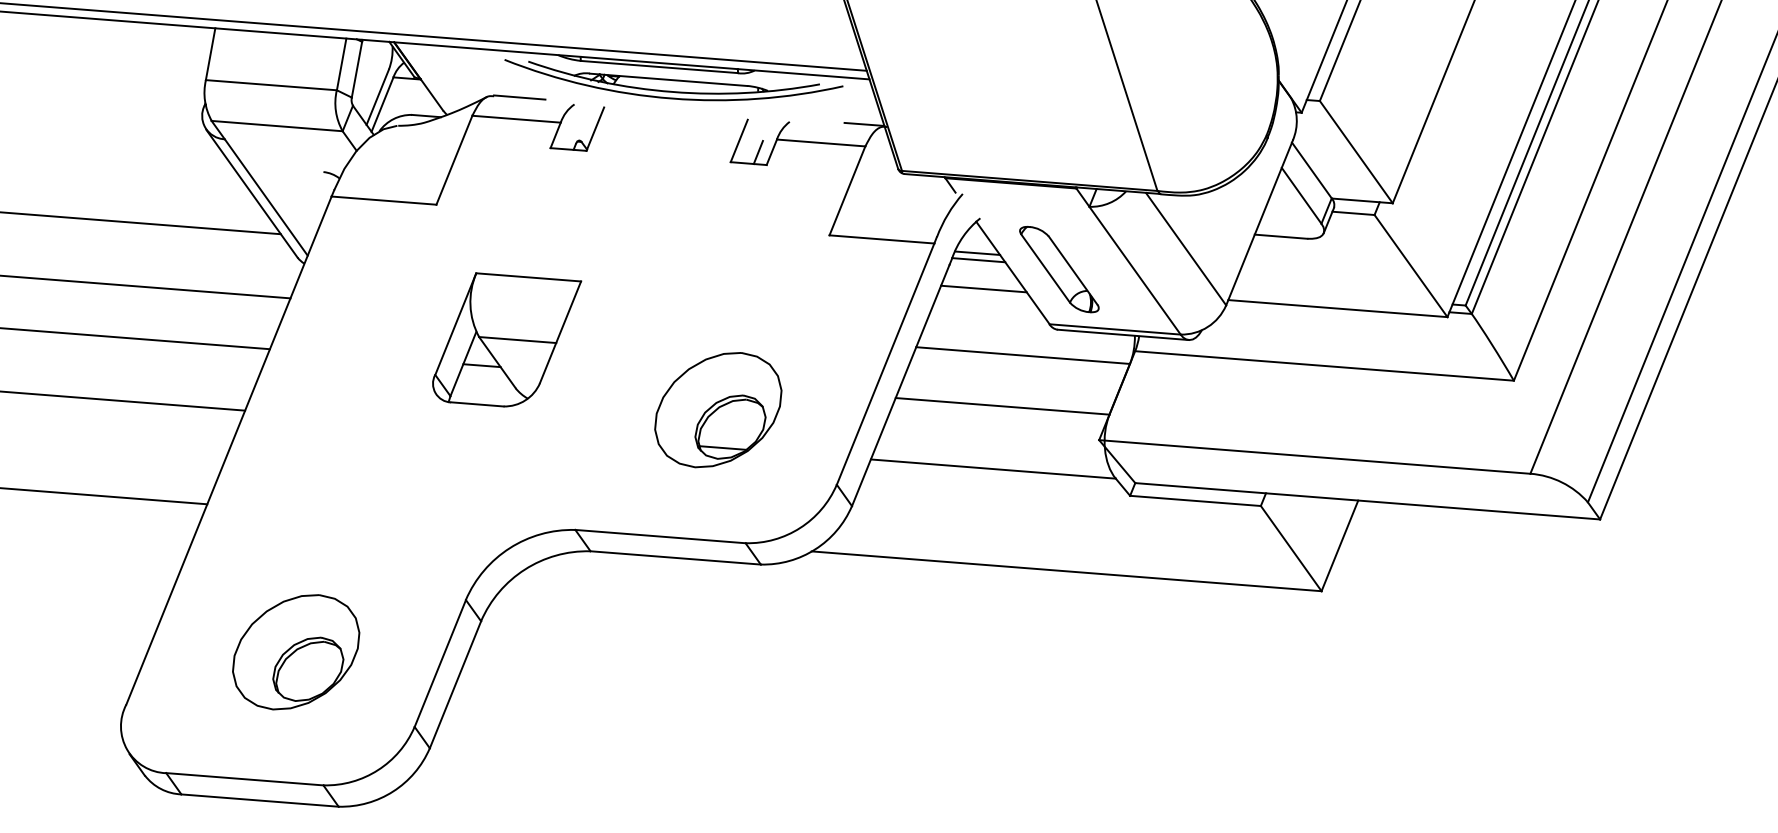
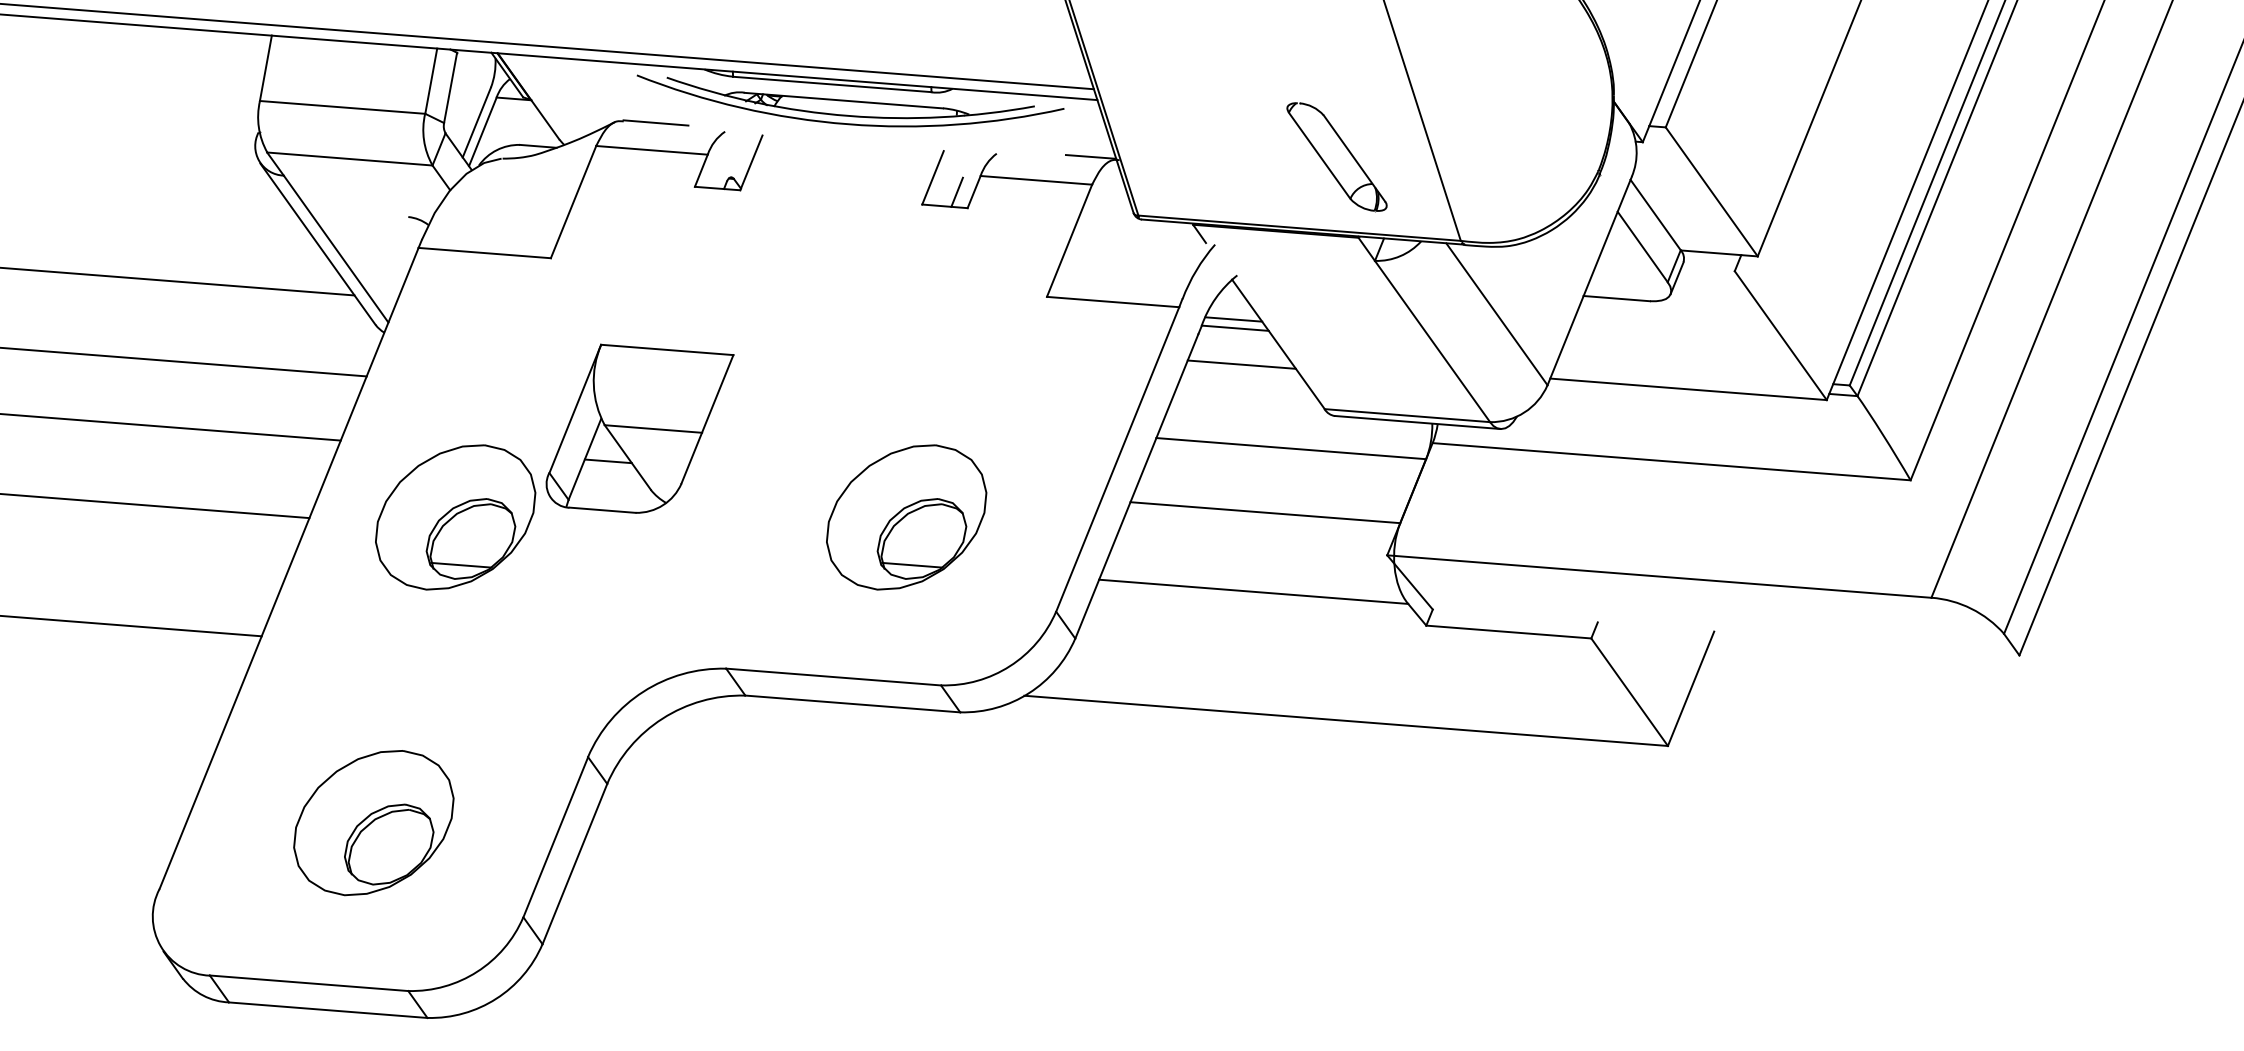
line: (1352, 213) -> (1707, 269), removed
part: (1051, 275) -> (1327, 164), moved
part: (360, 410) -> (455, 517), added
line: (1367, 501) -> (1725, 632), removed

